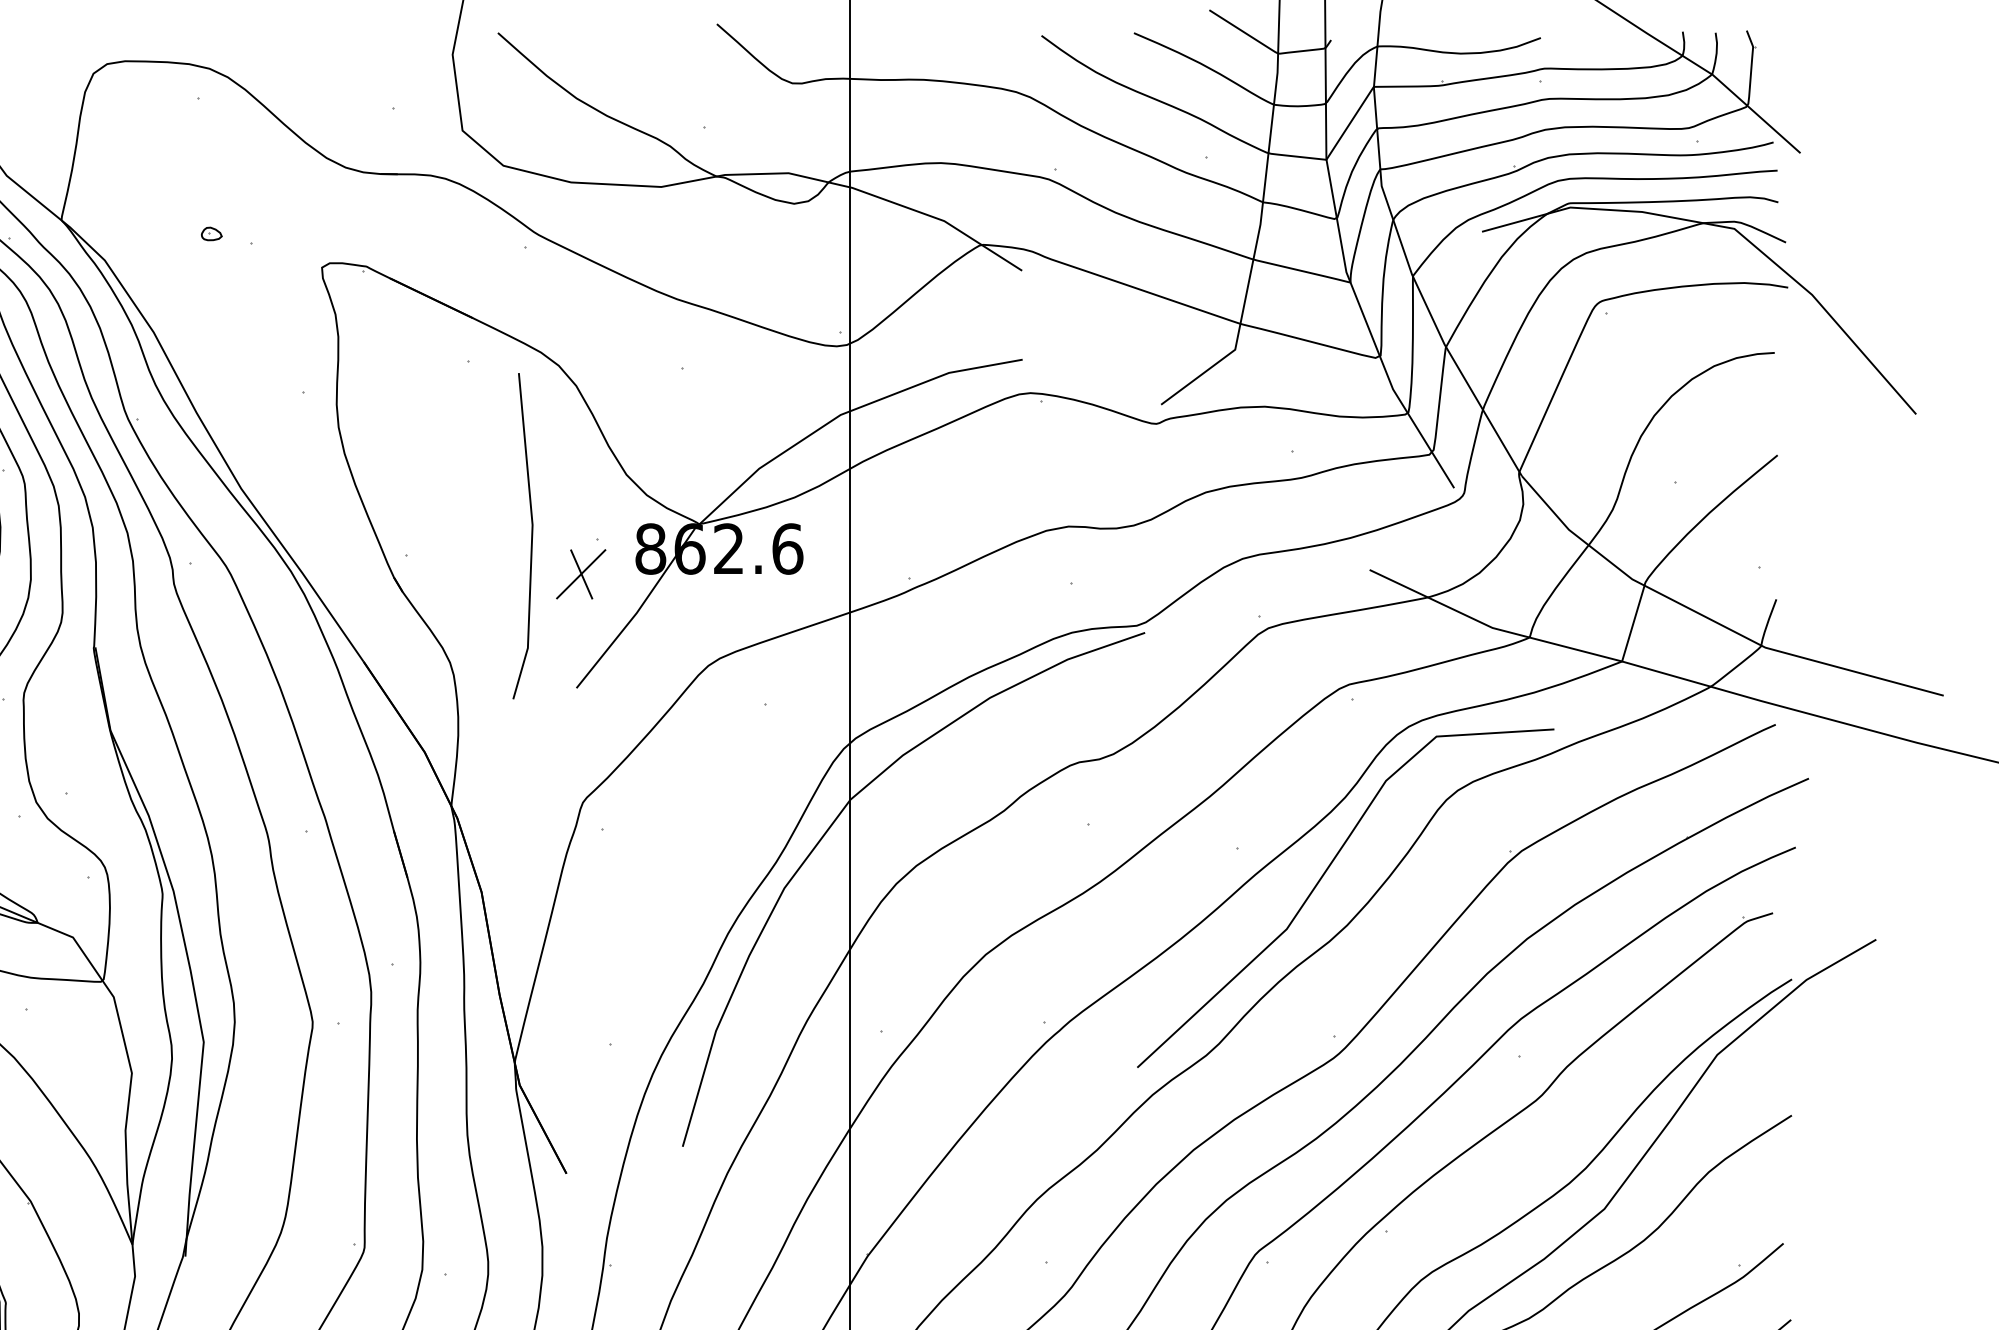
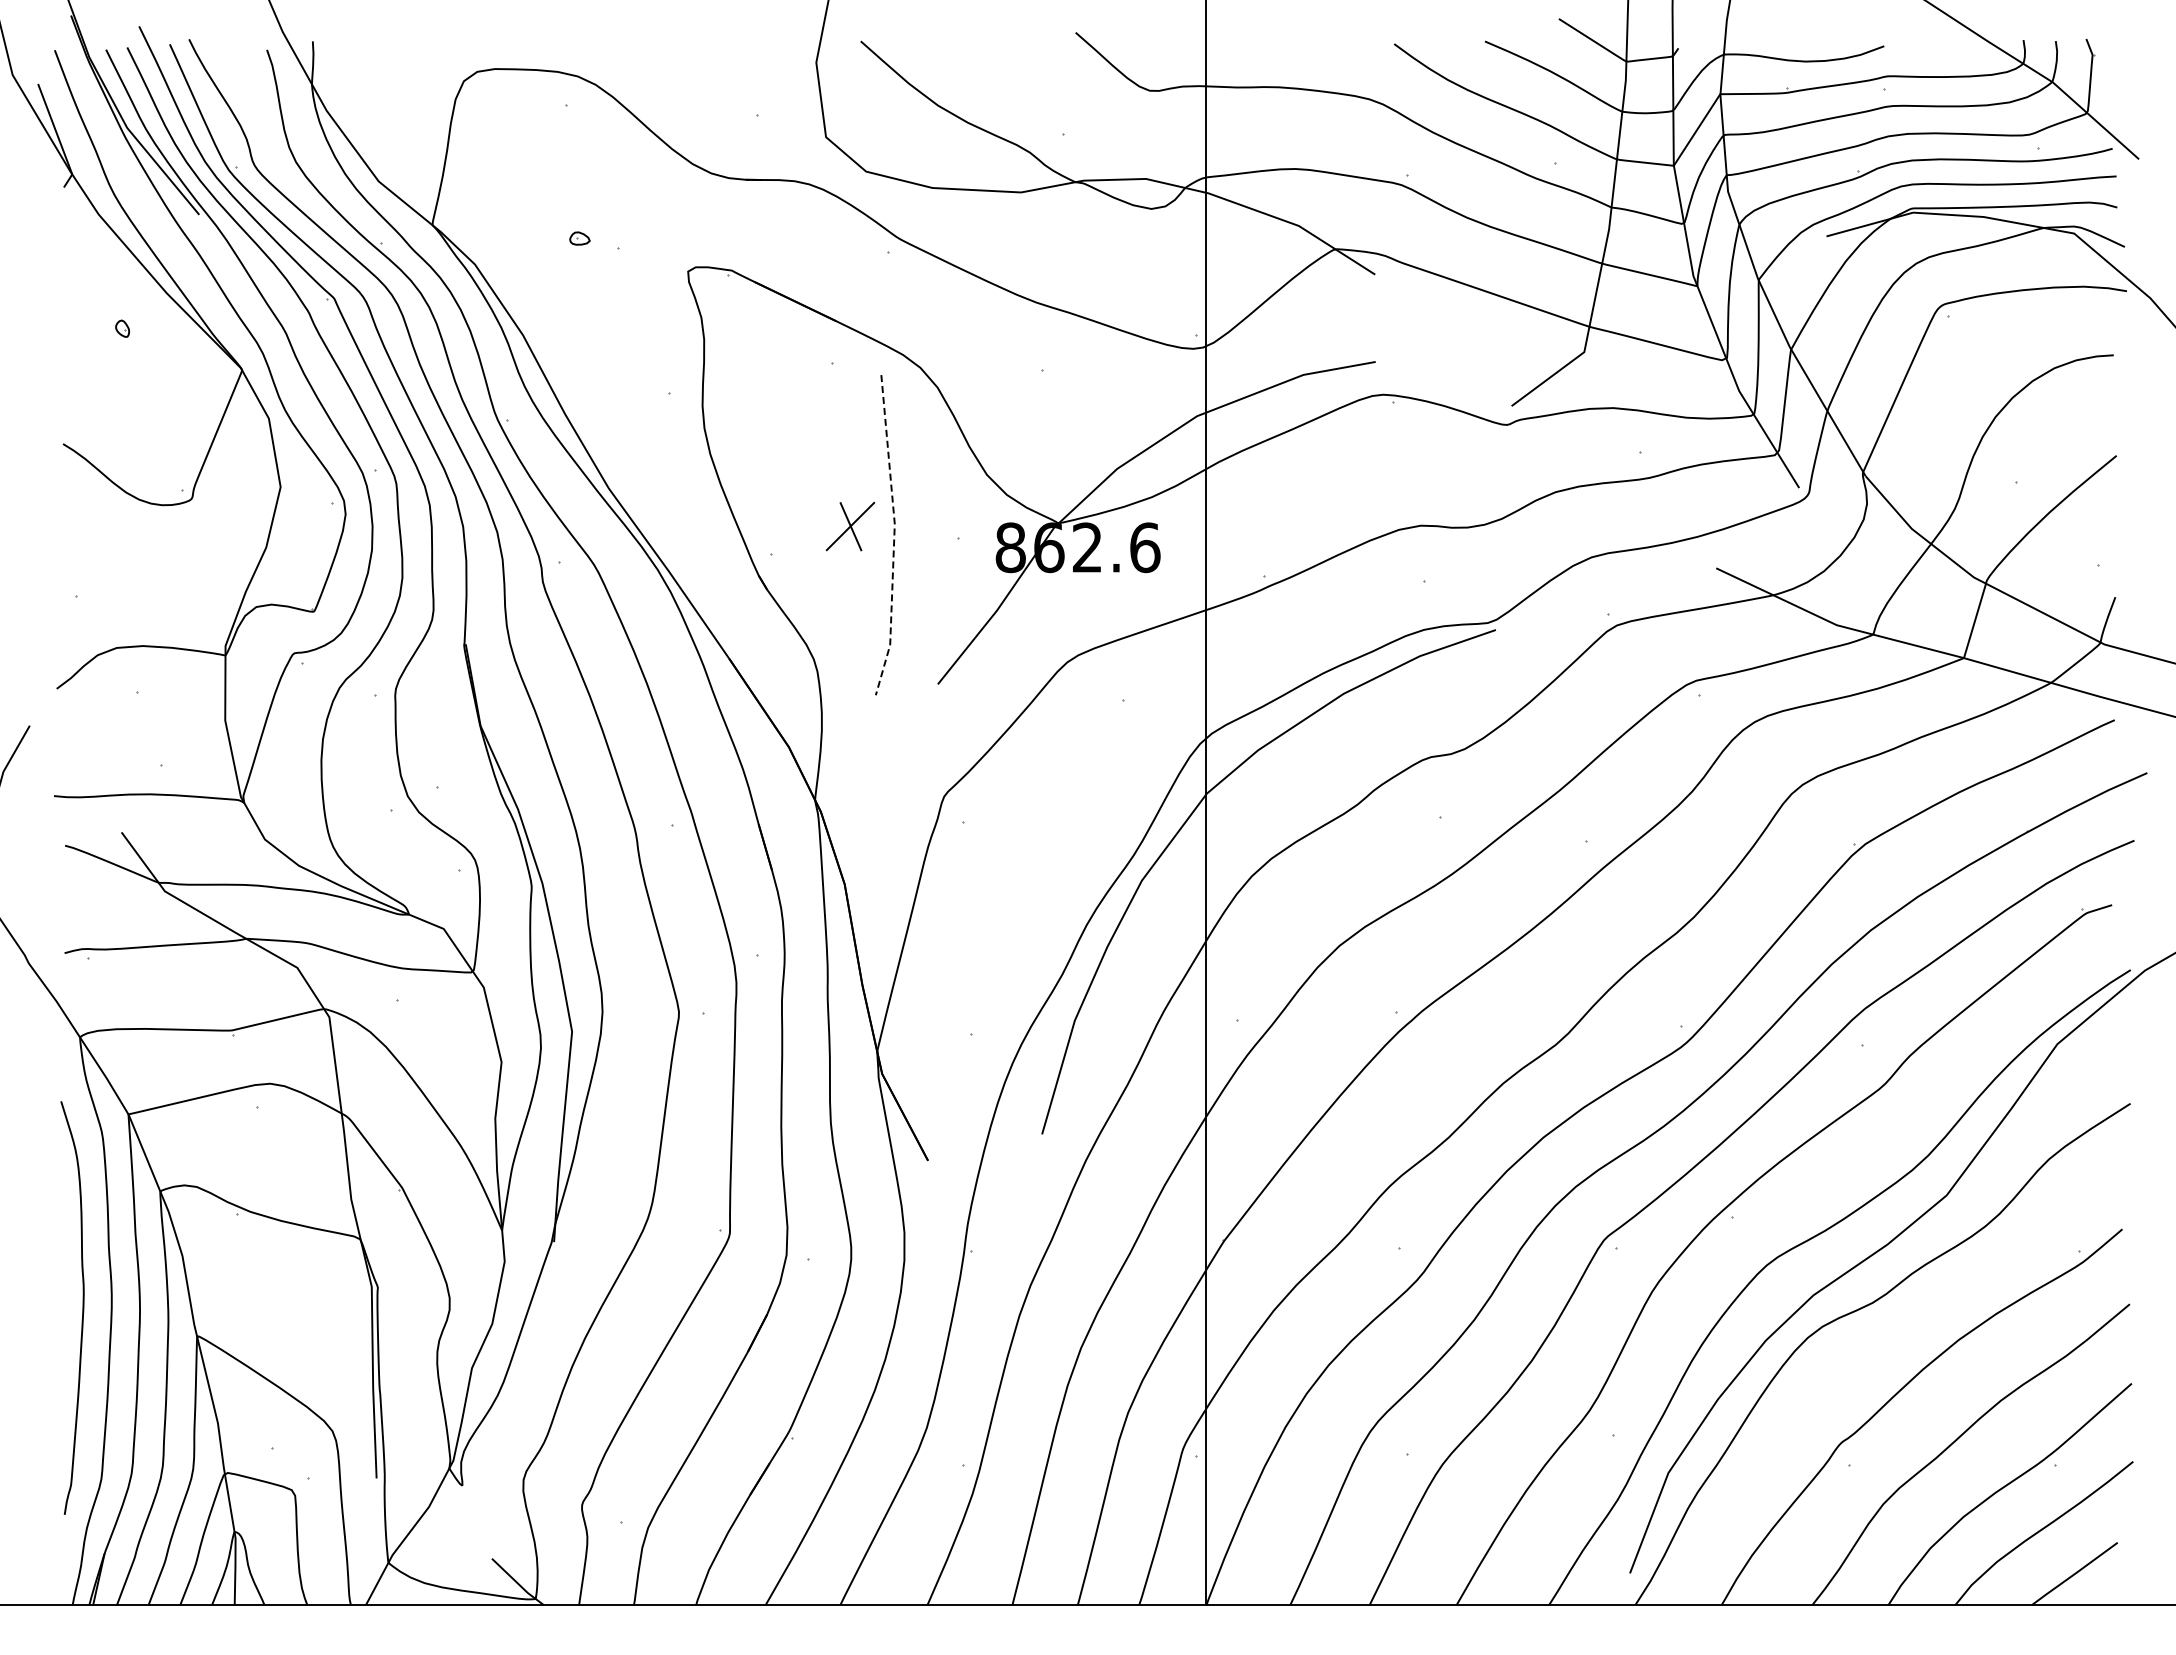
line: (532, 537) -> (894, 536), solid -> dashed
part: (581, 574) -> (850, 526), moved
curve: (1319, 881) -> (1667, 874), removed

